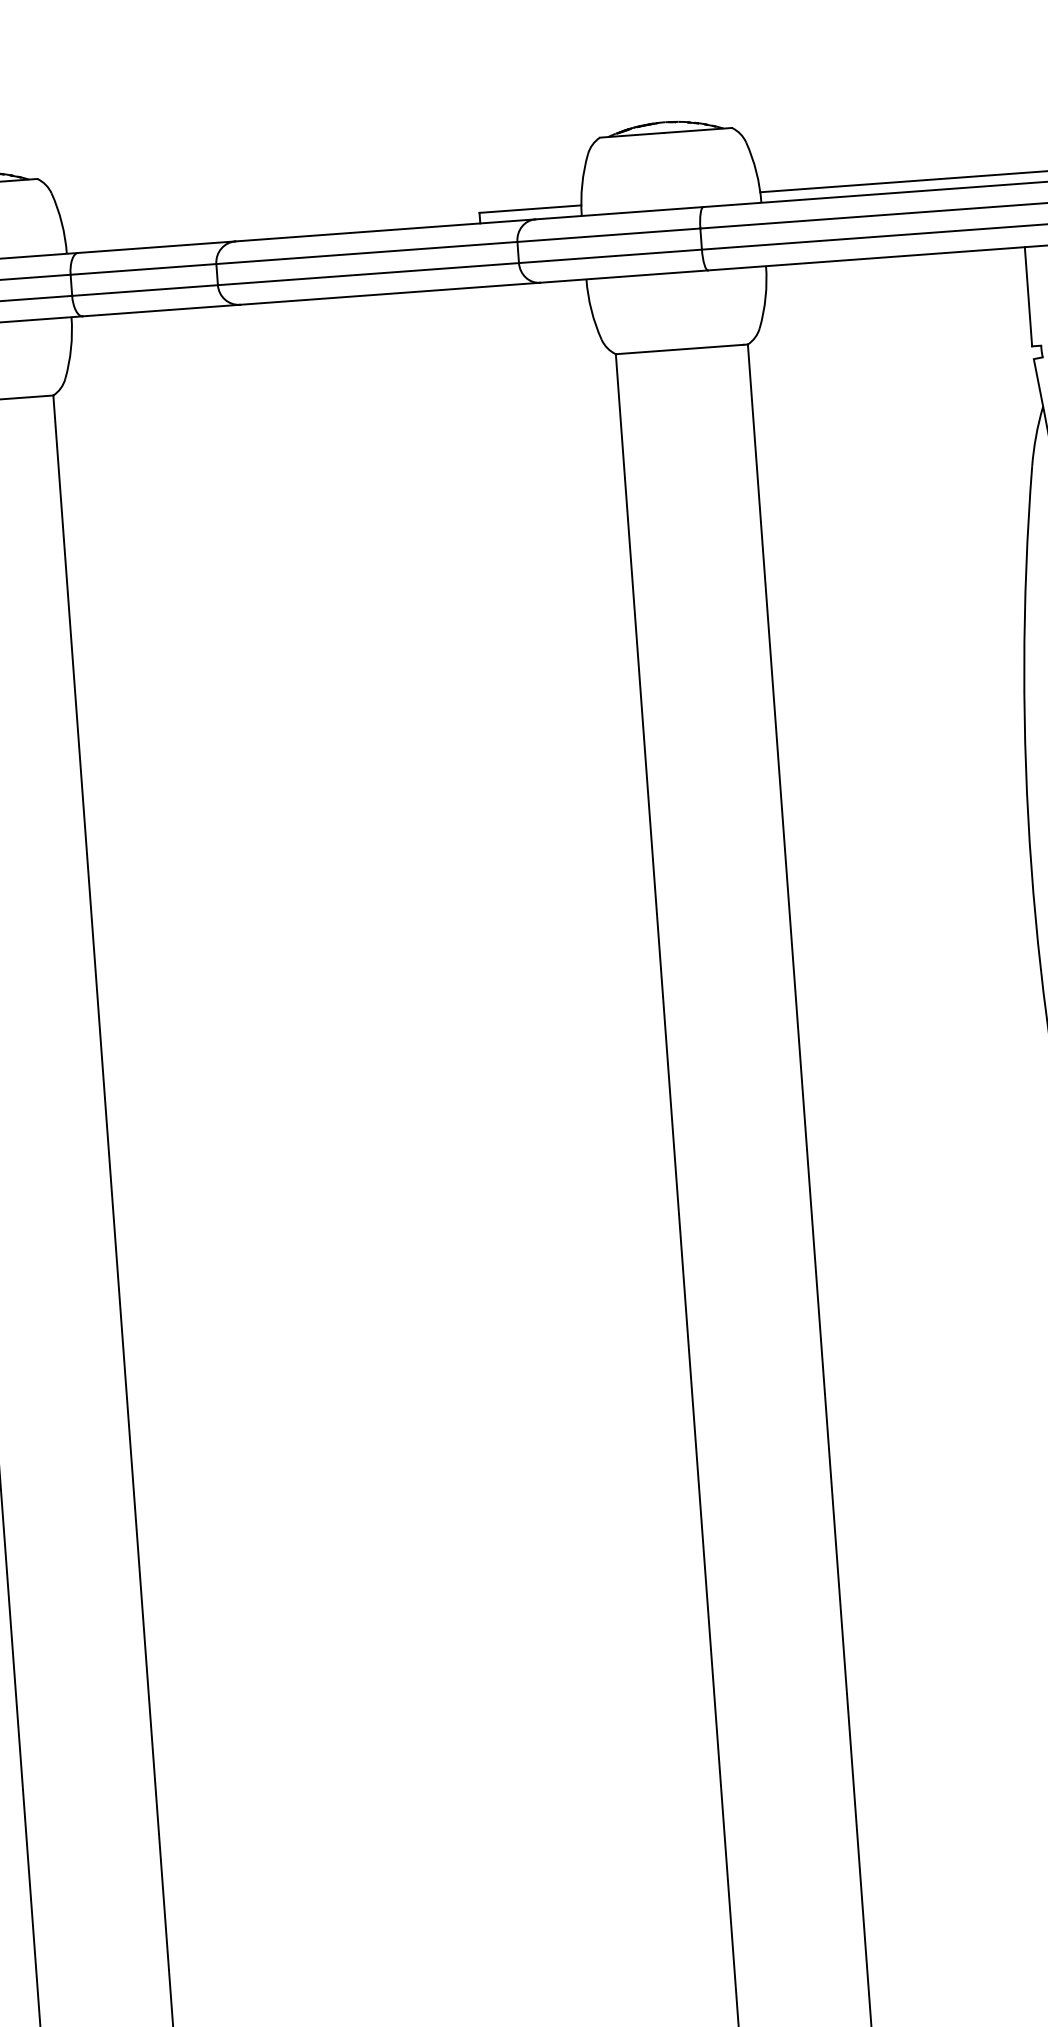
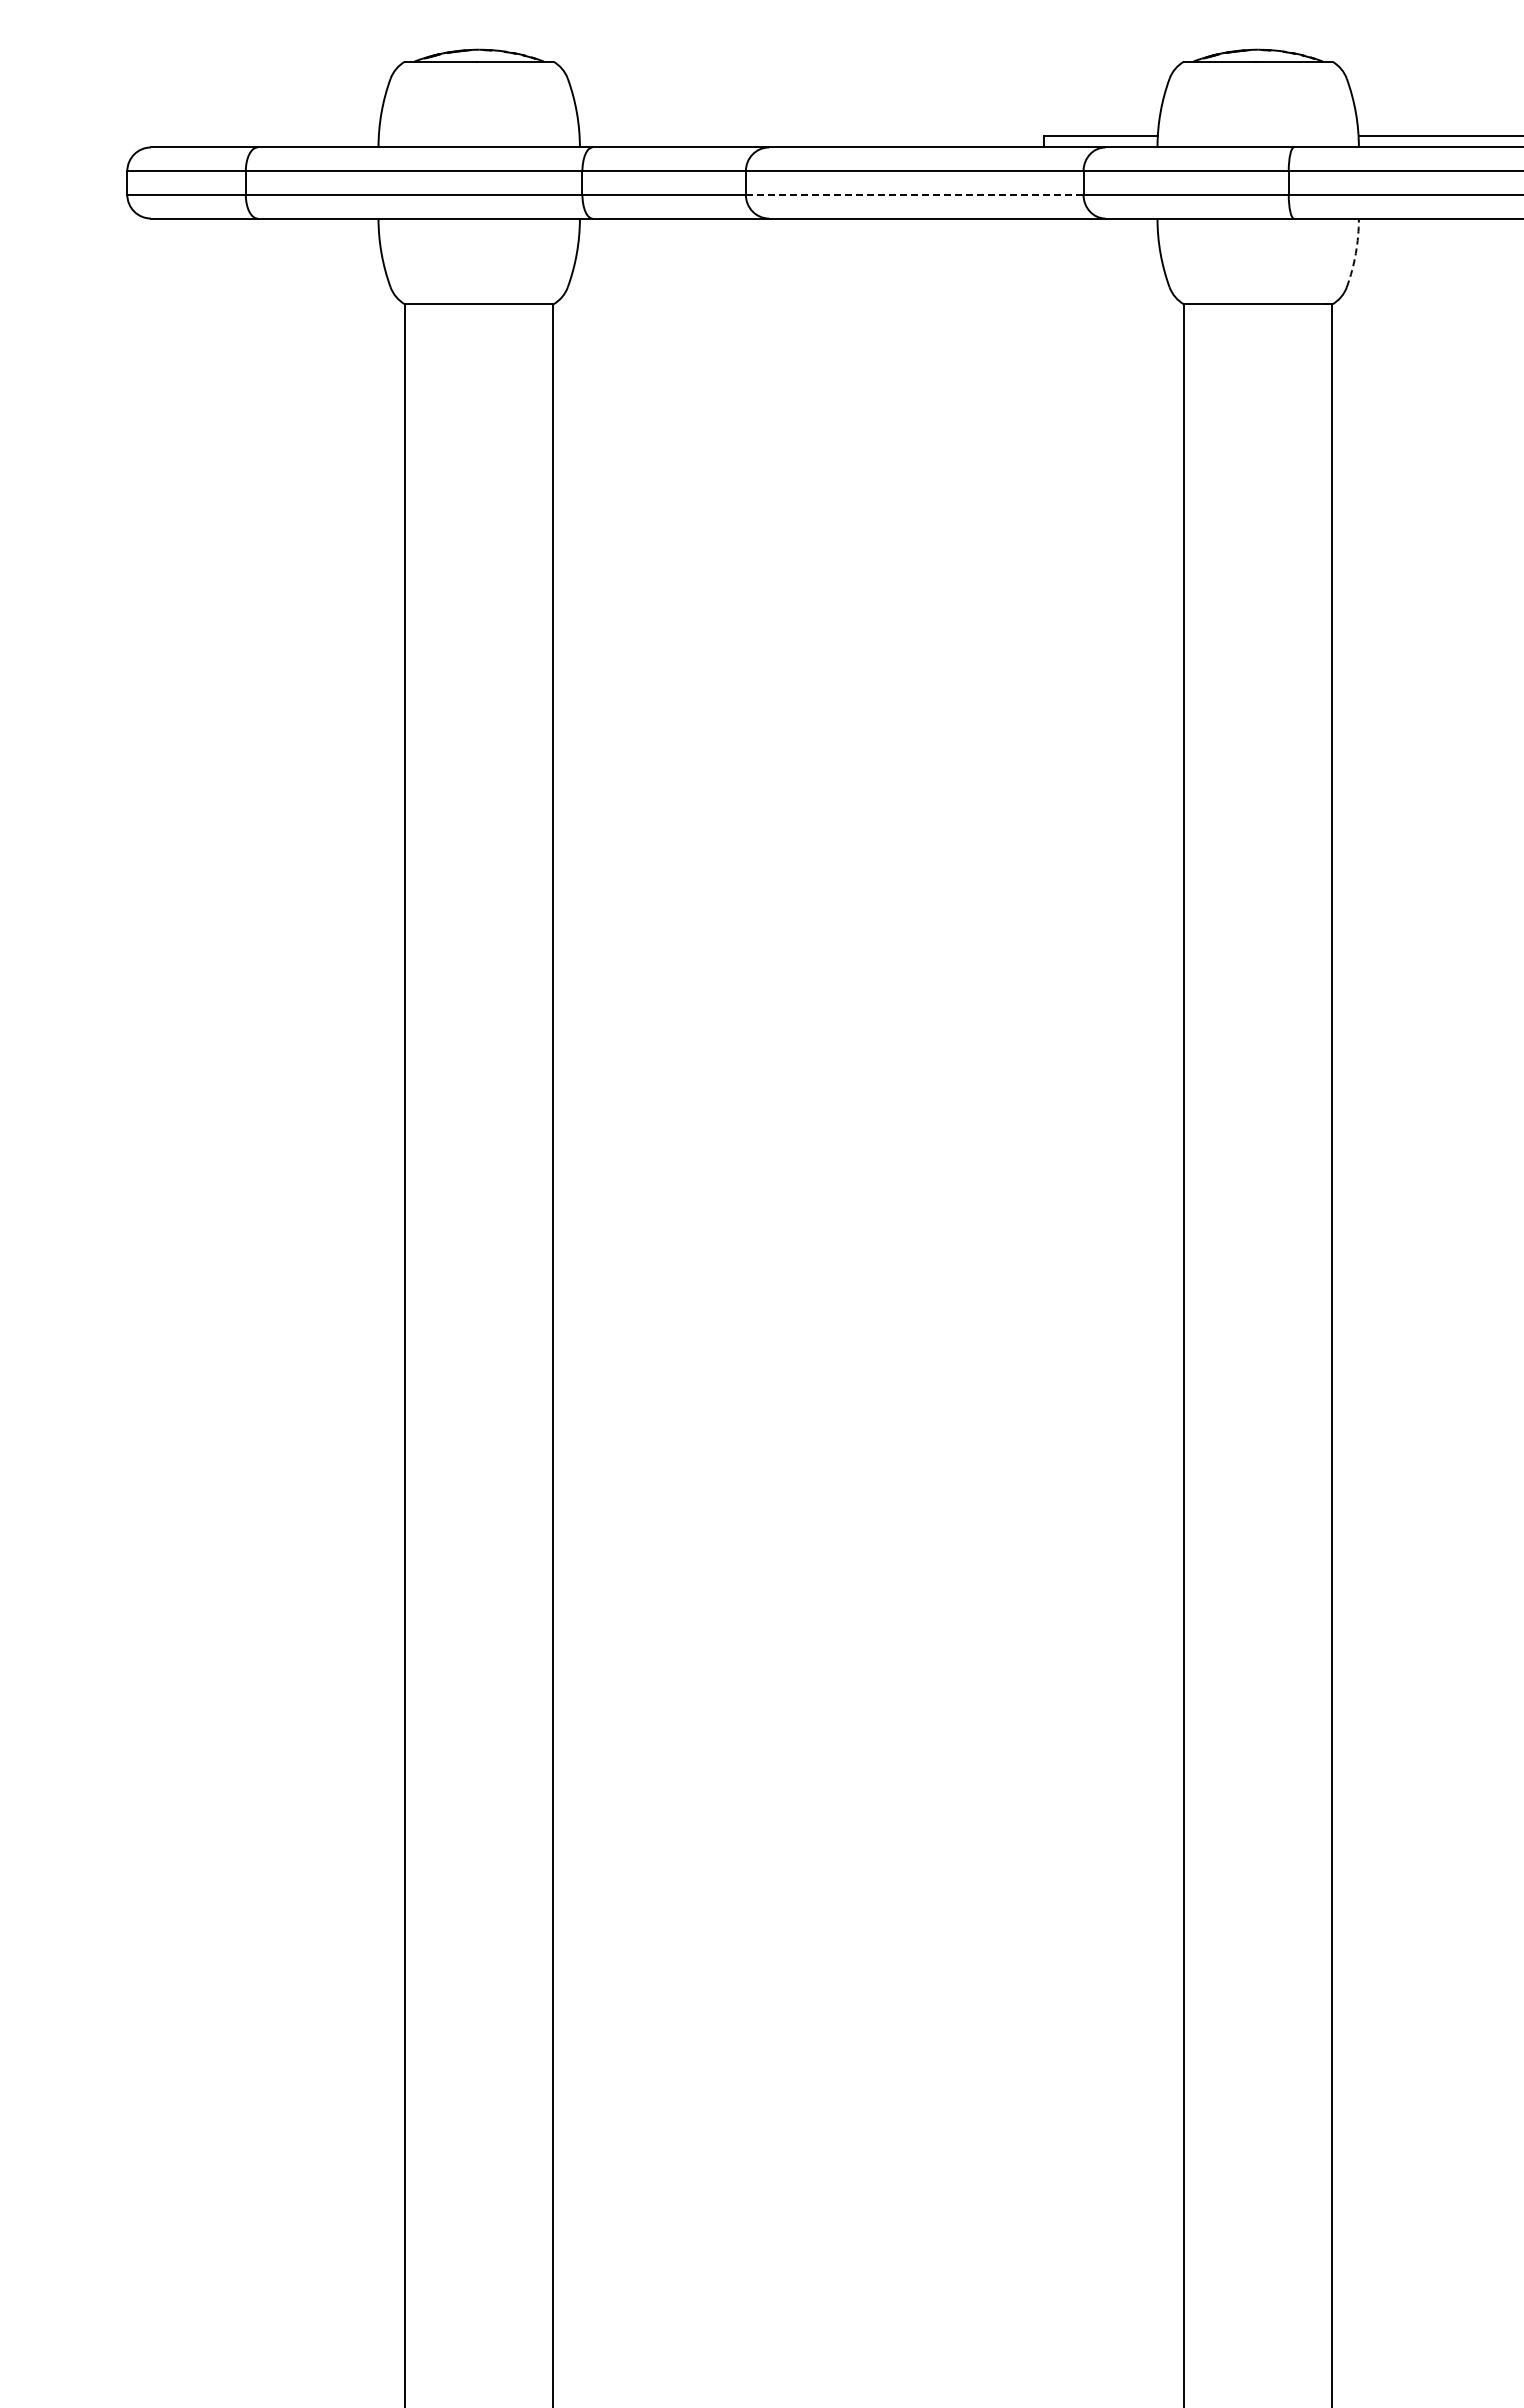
line: (368, 273) -> (914, 194), solid -> dashed
arc: (765, 297) -> (1355, 253), solid -> dashed

